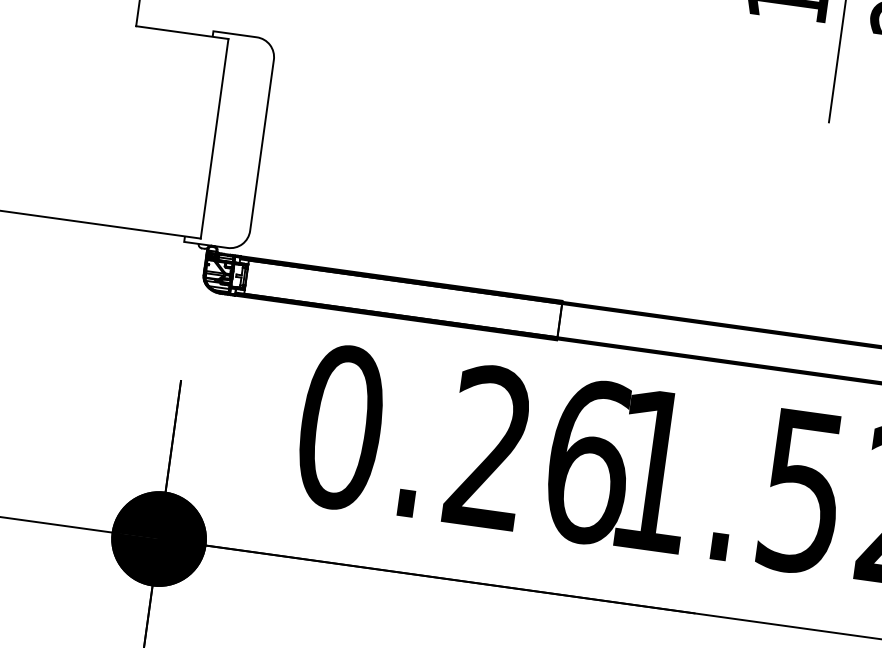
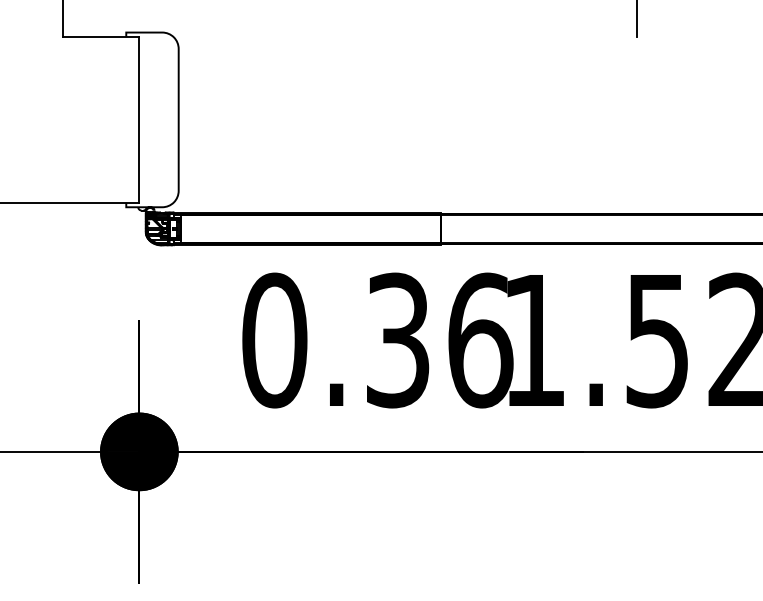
text: (488, 447) -> (397, 340), 0.26 -> 0.36

